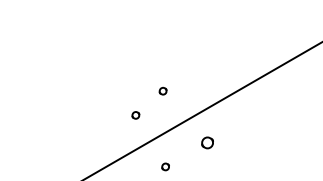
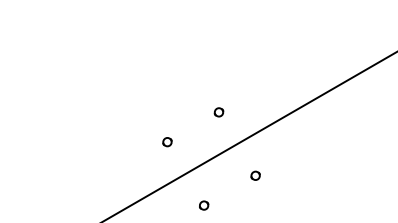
part: (162, 91) -> (218, 112), moved
part: (207, 142) -> (255, 175), size x0.62

